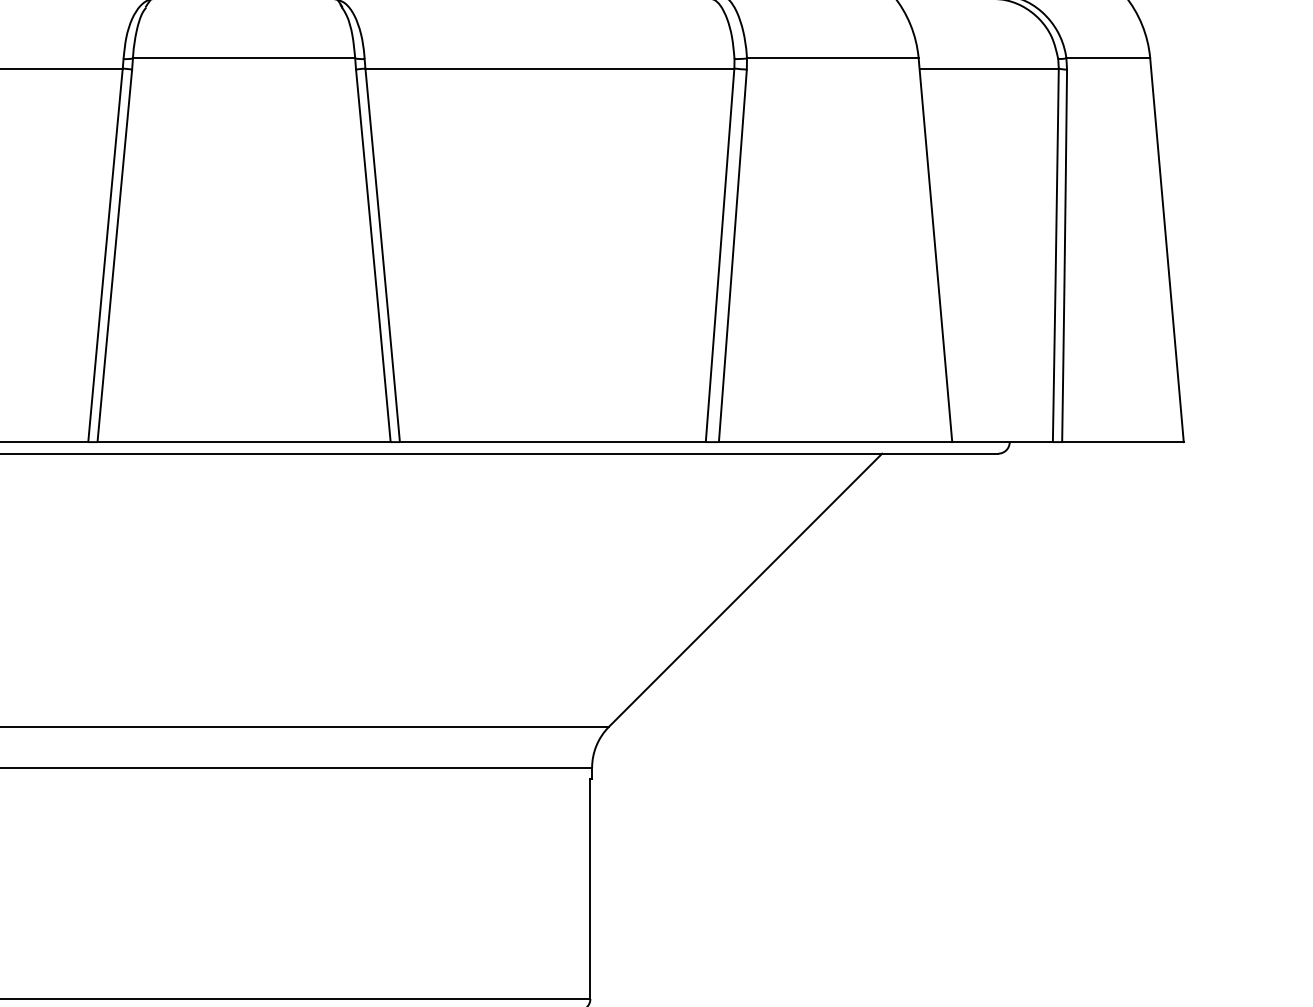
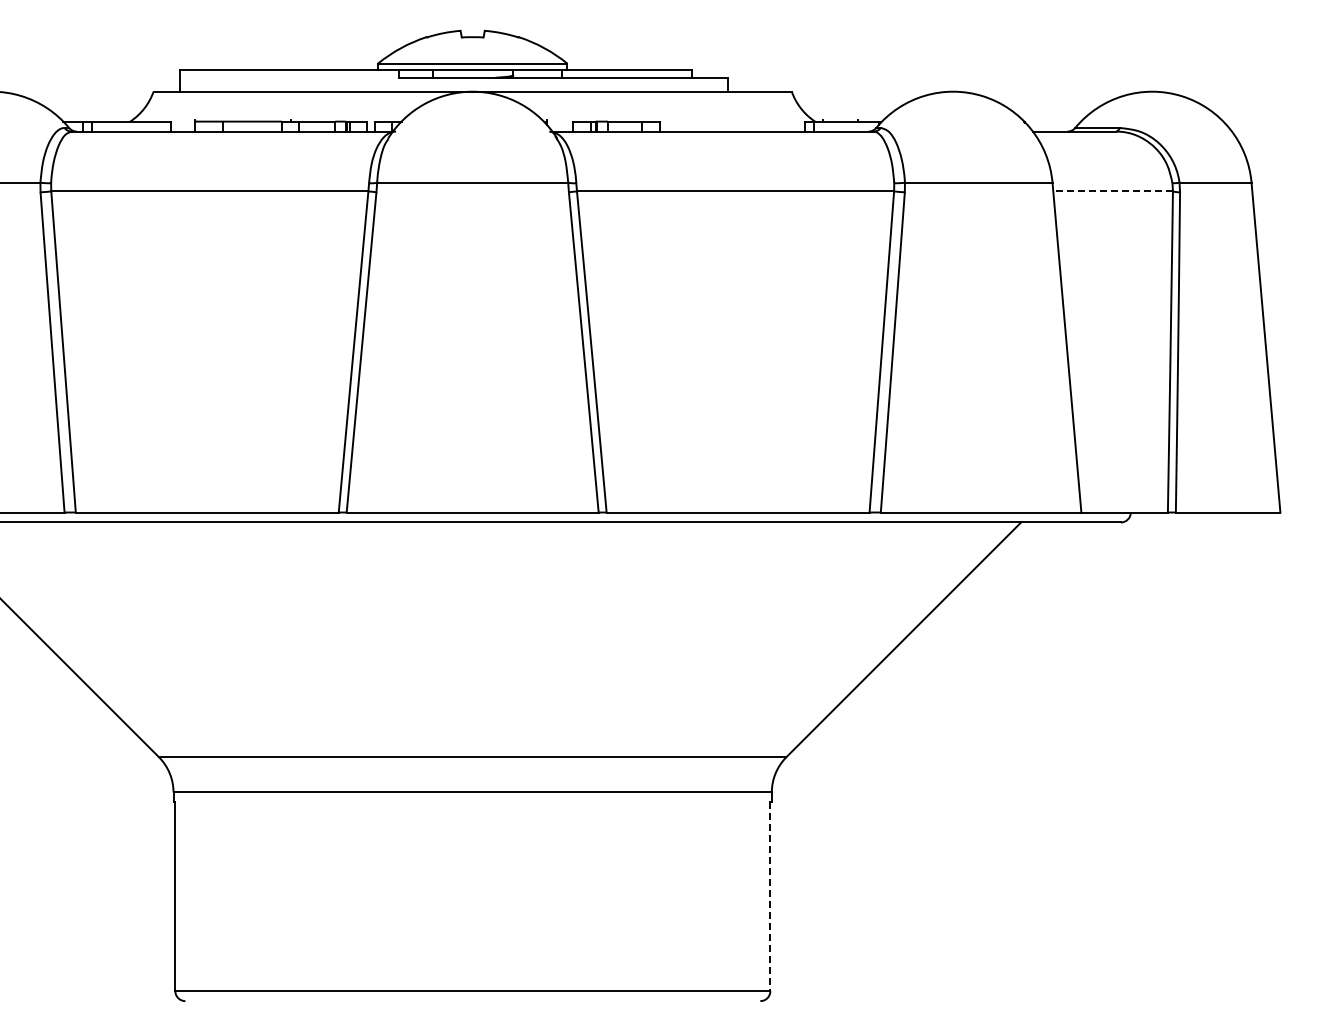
line: (989, 68) -> (1113, 191), solid -> dashed
line: (590, 888) -> (770, 896), solid -> dashed

